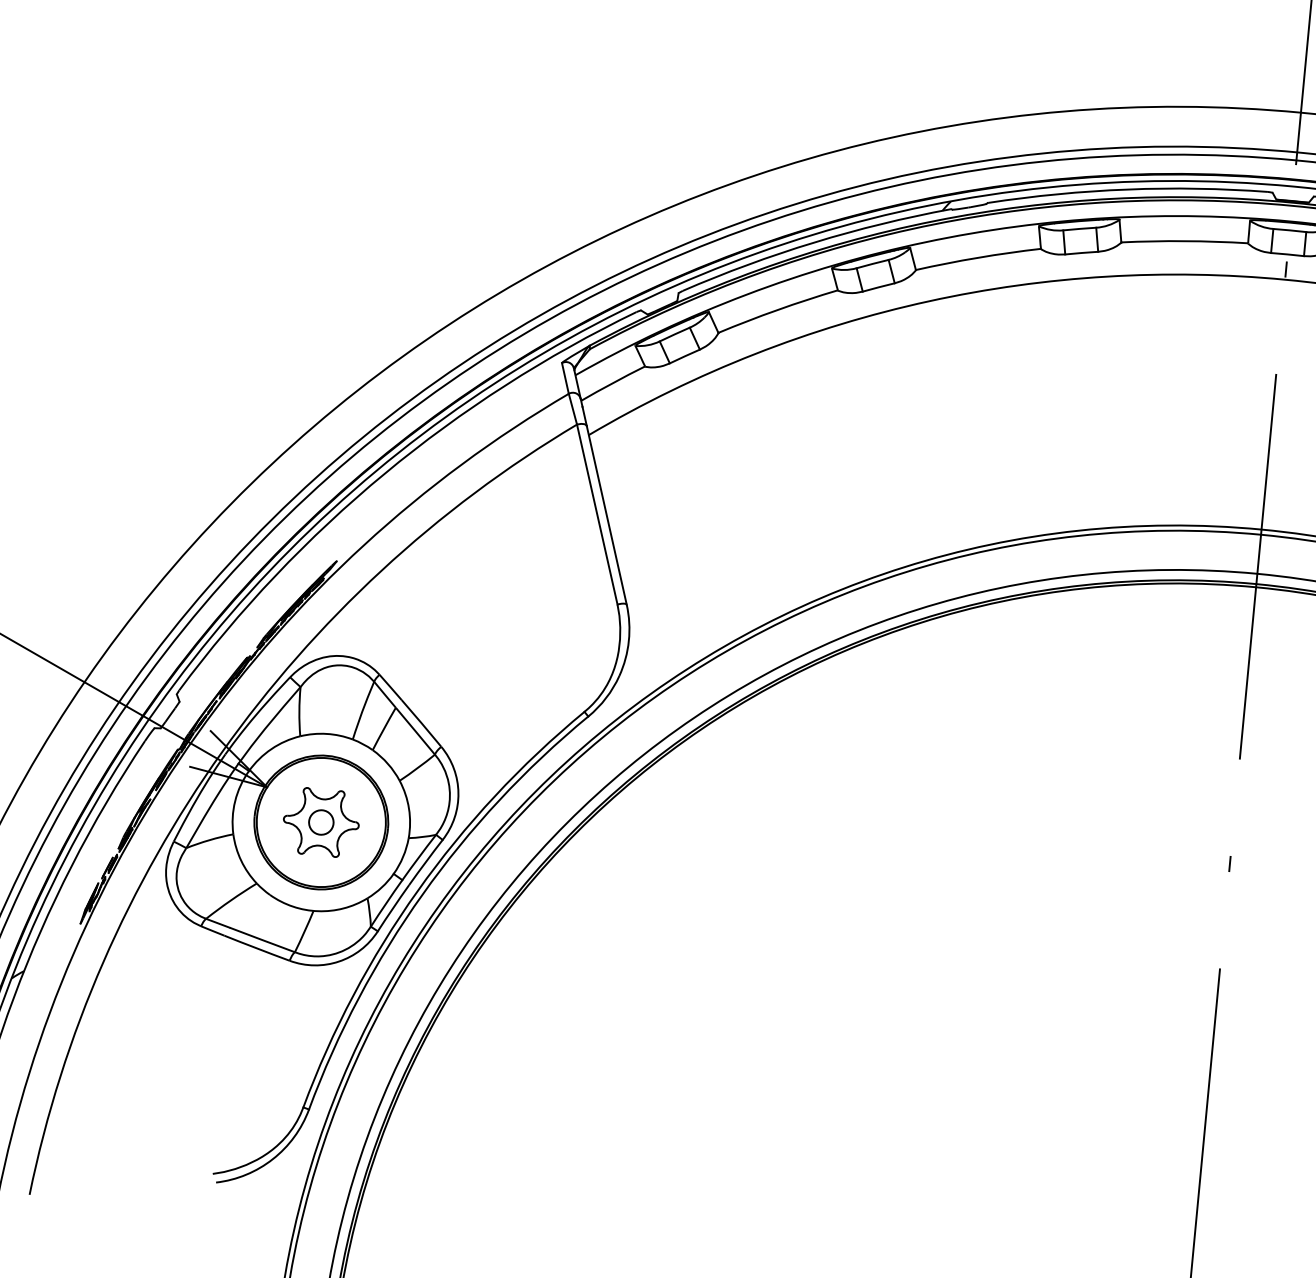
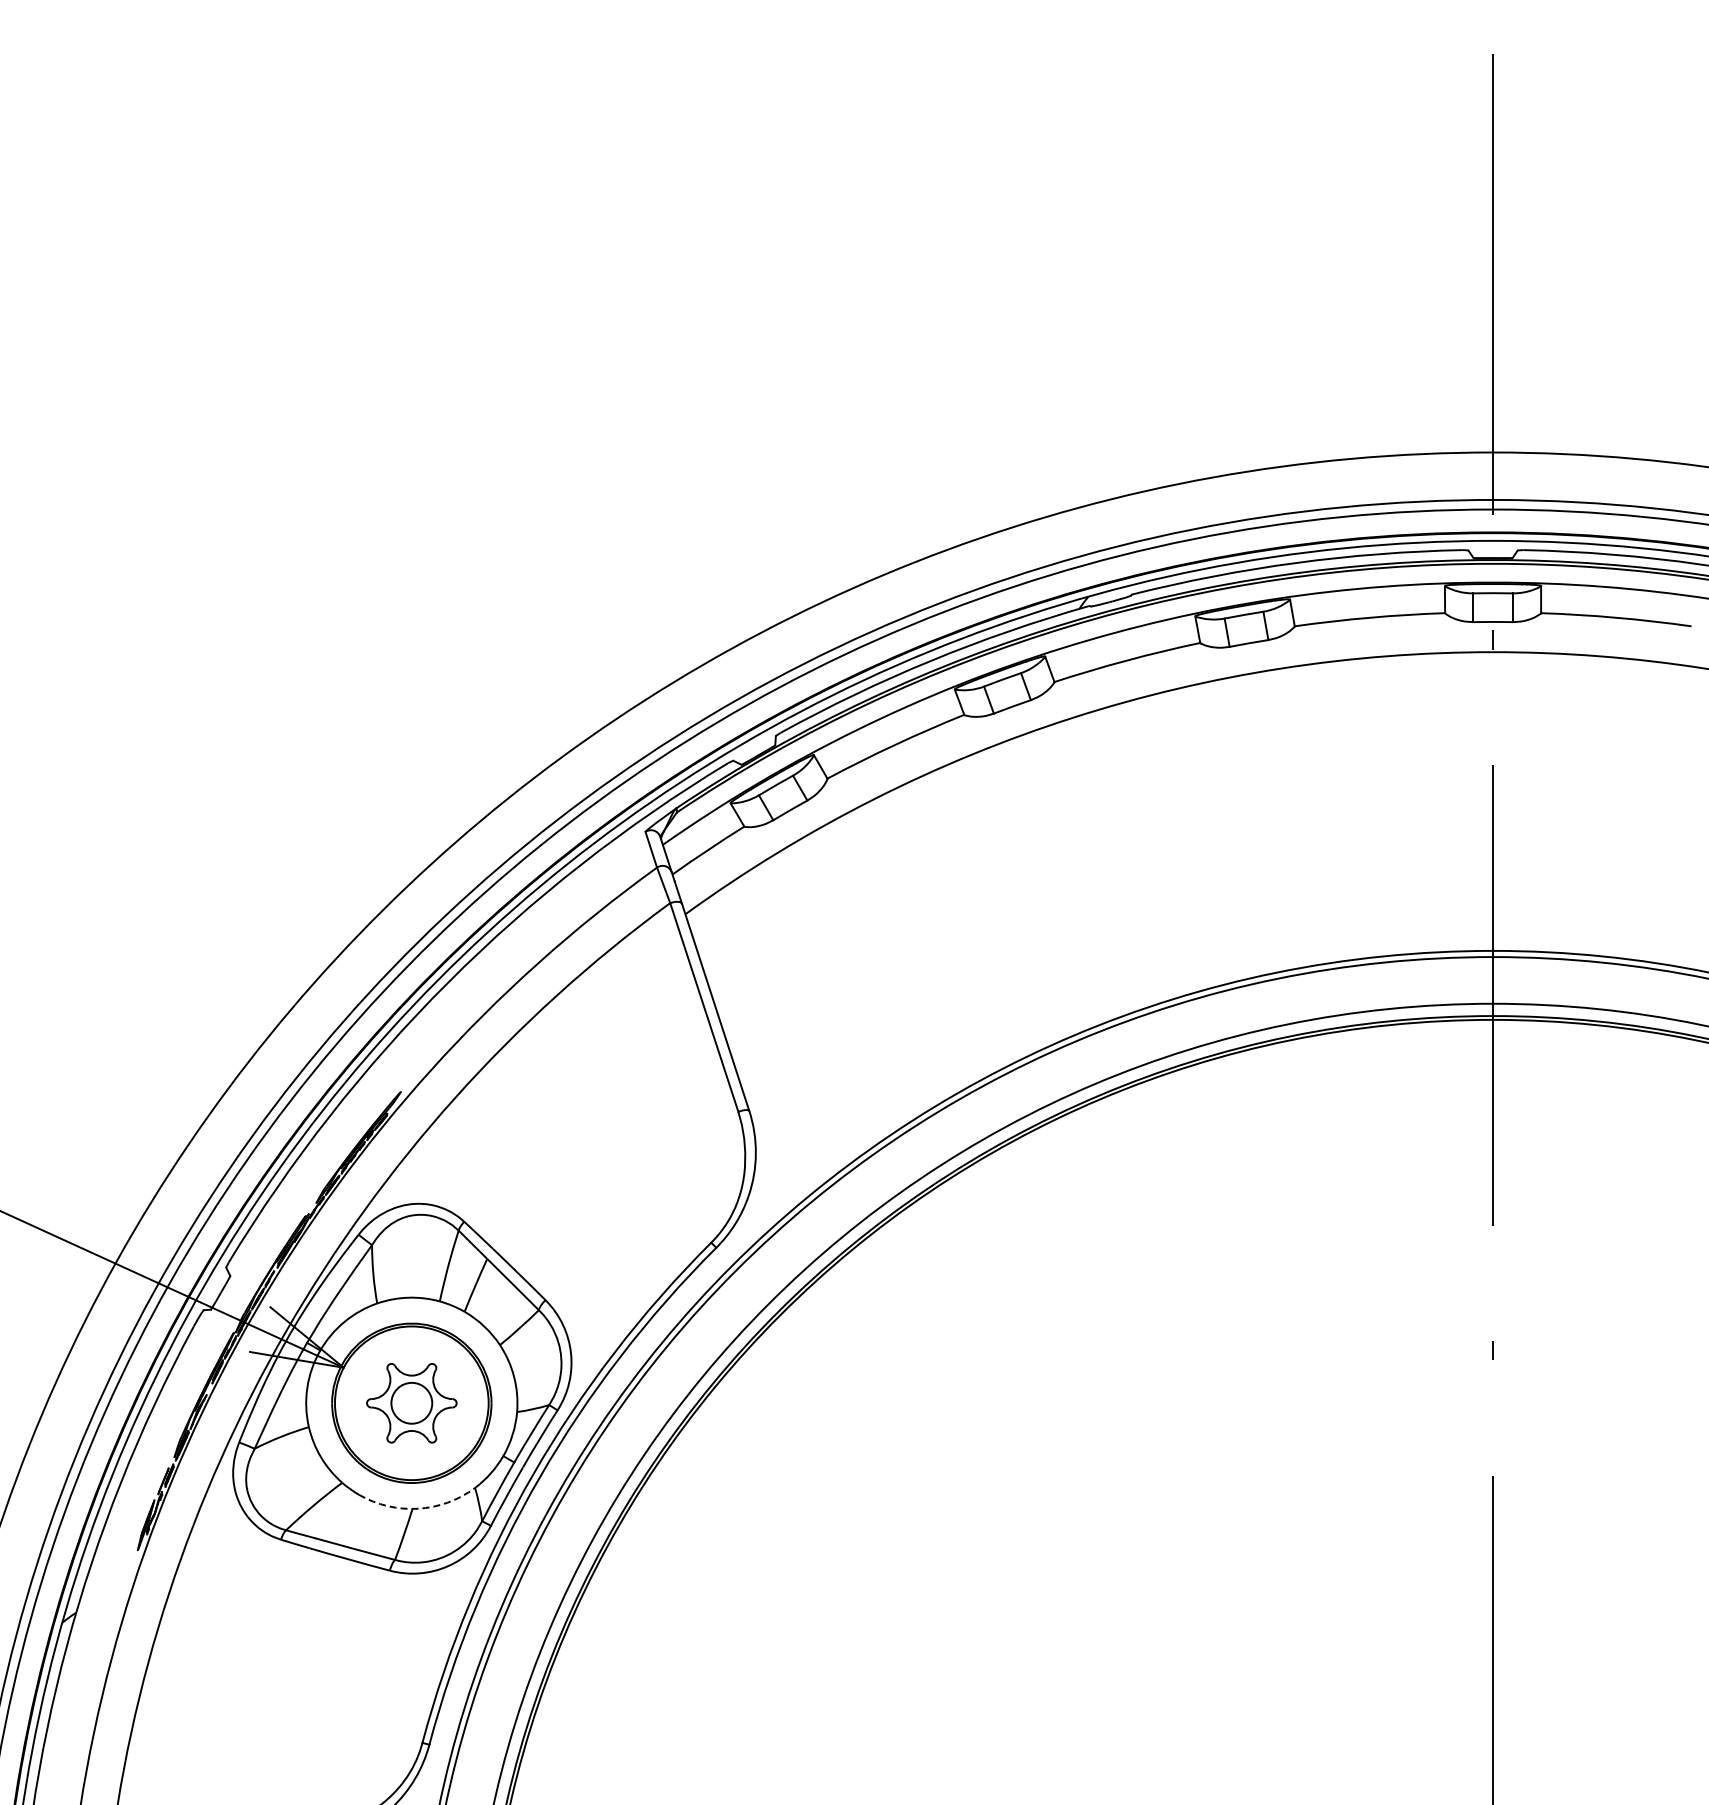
circle: (321, 821) -> (411, 1402), size x1.4
arc: (318, 911) -> (418, 1508), solid -> dashed

